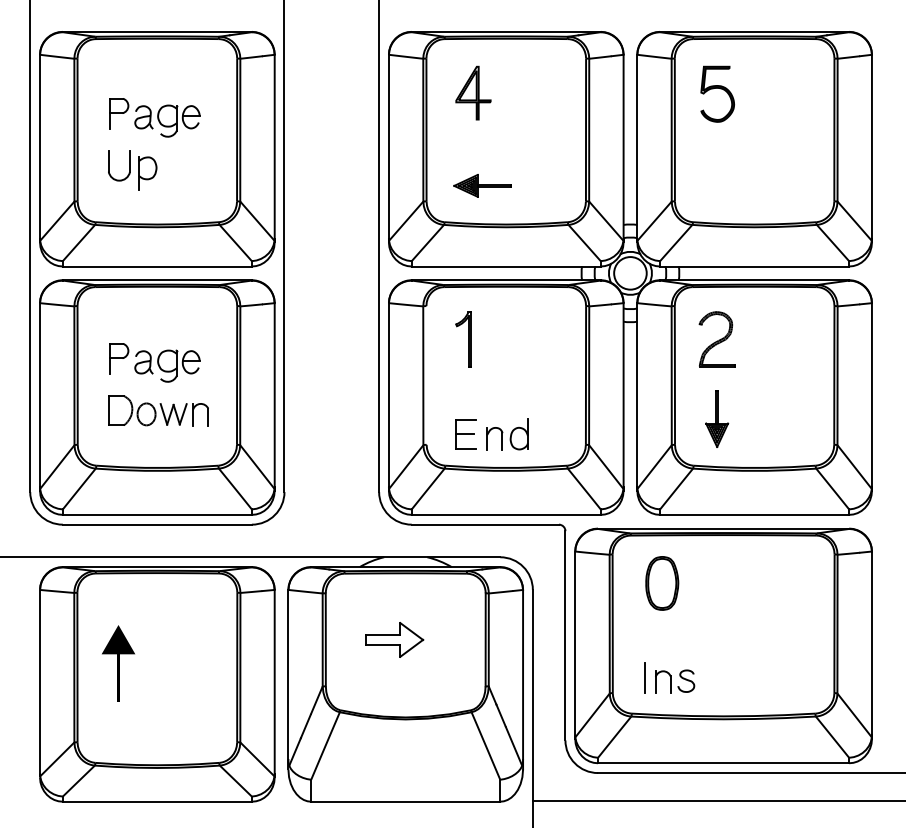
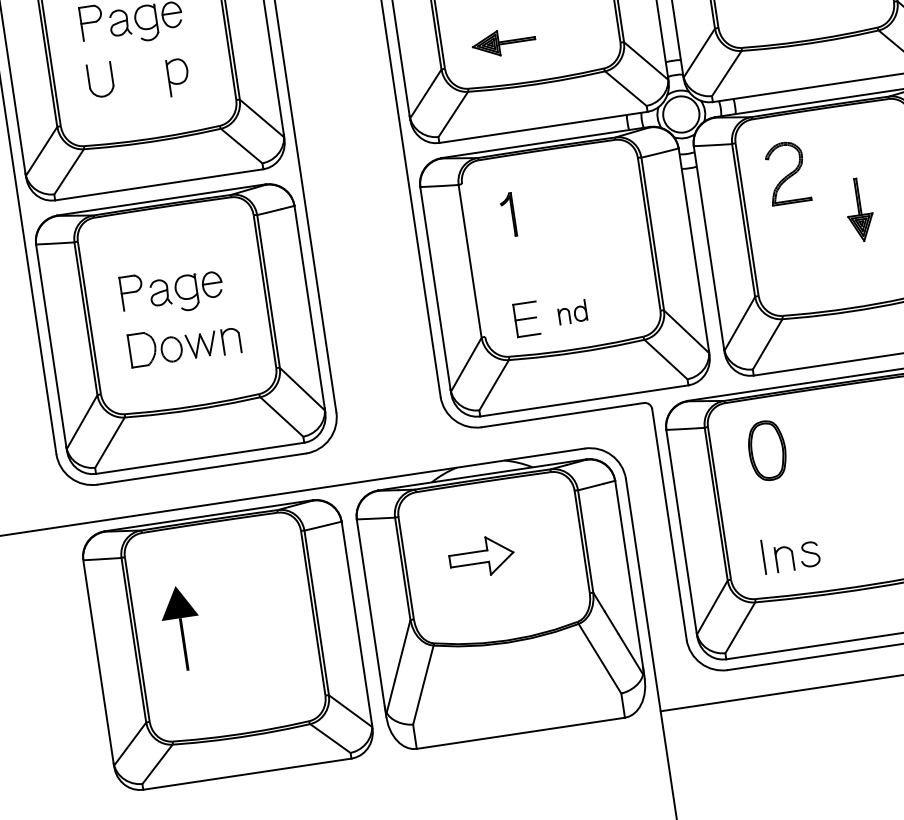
part: (147, 173) -> (178, 77), moved
part: (463, 339) -> (508, 214), size x0.7
part: (717, 418) -> (859, 209), moved
part: (507, 434) -> (572, 312), size x0.6

